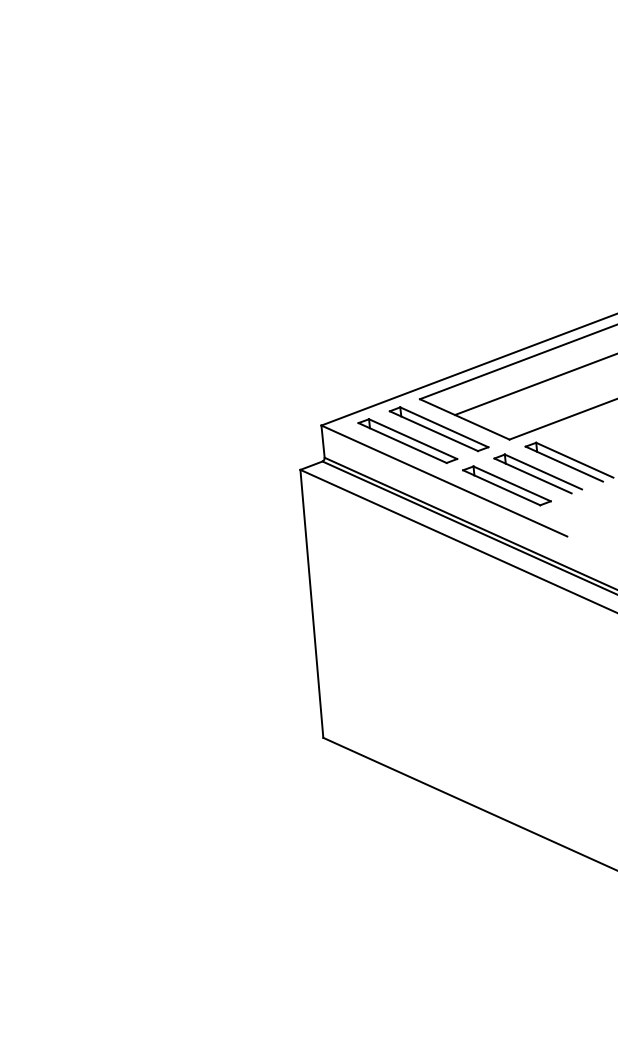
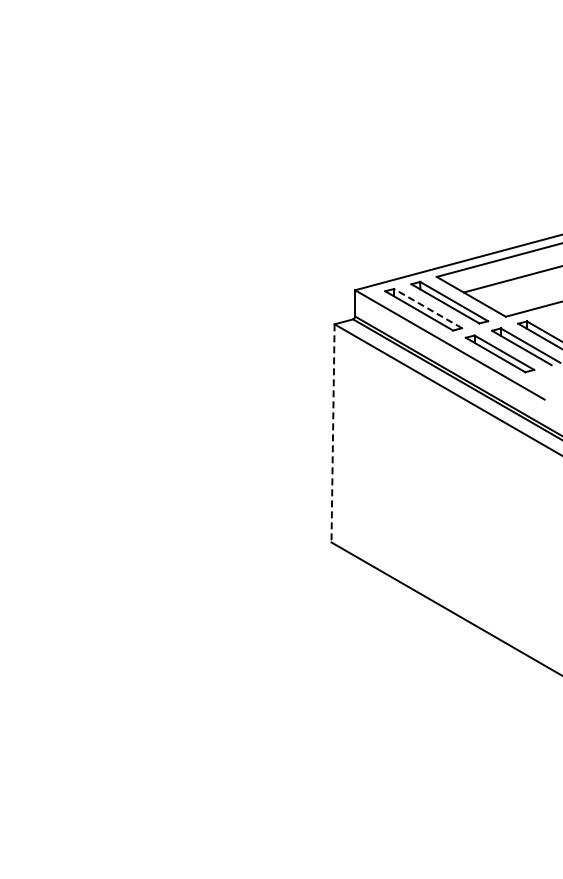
line: (412, 439) -> (427, 308), solid -> dashed
line: (312, 603) -> (333, 433), solid -> dashed

